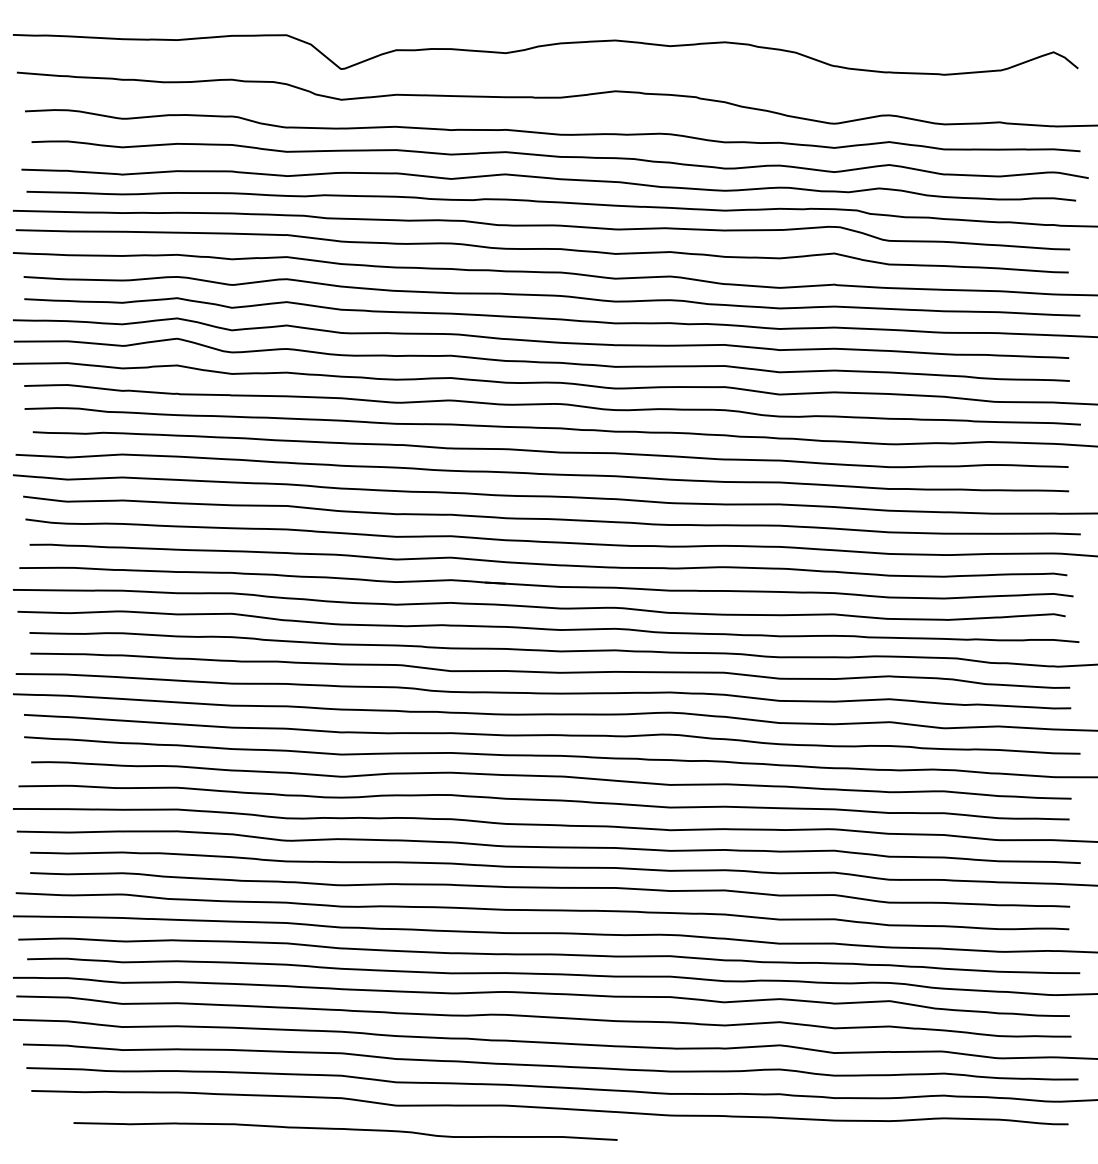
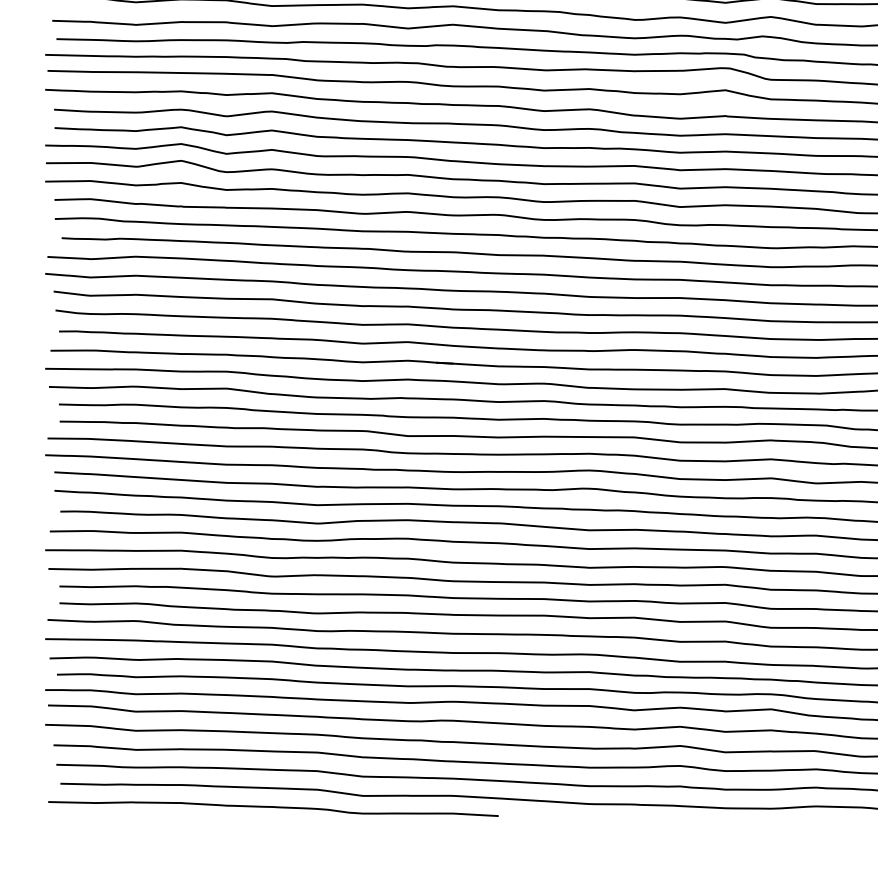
curve: (345, 1129) -> (273, 807), moved

